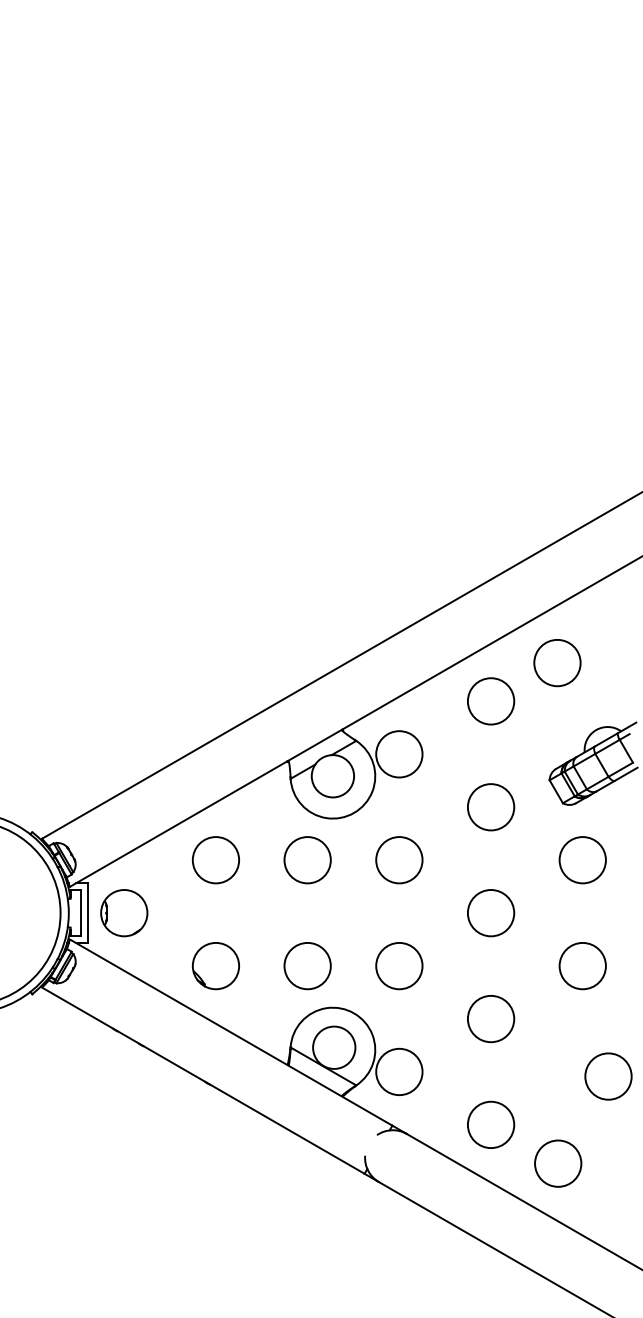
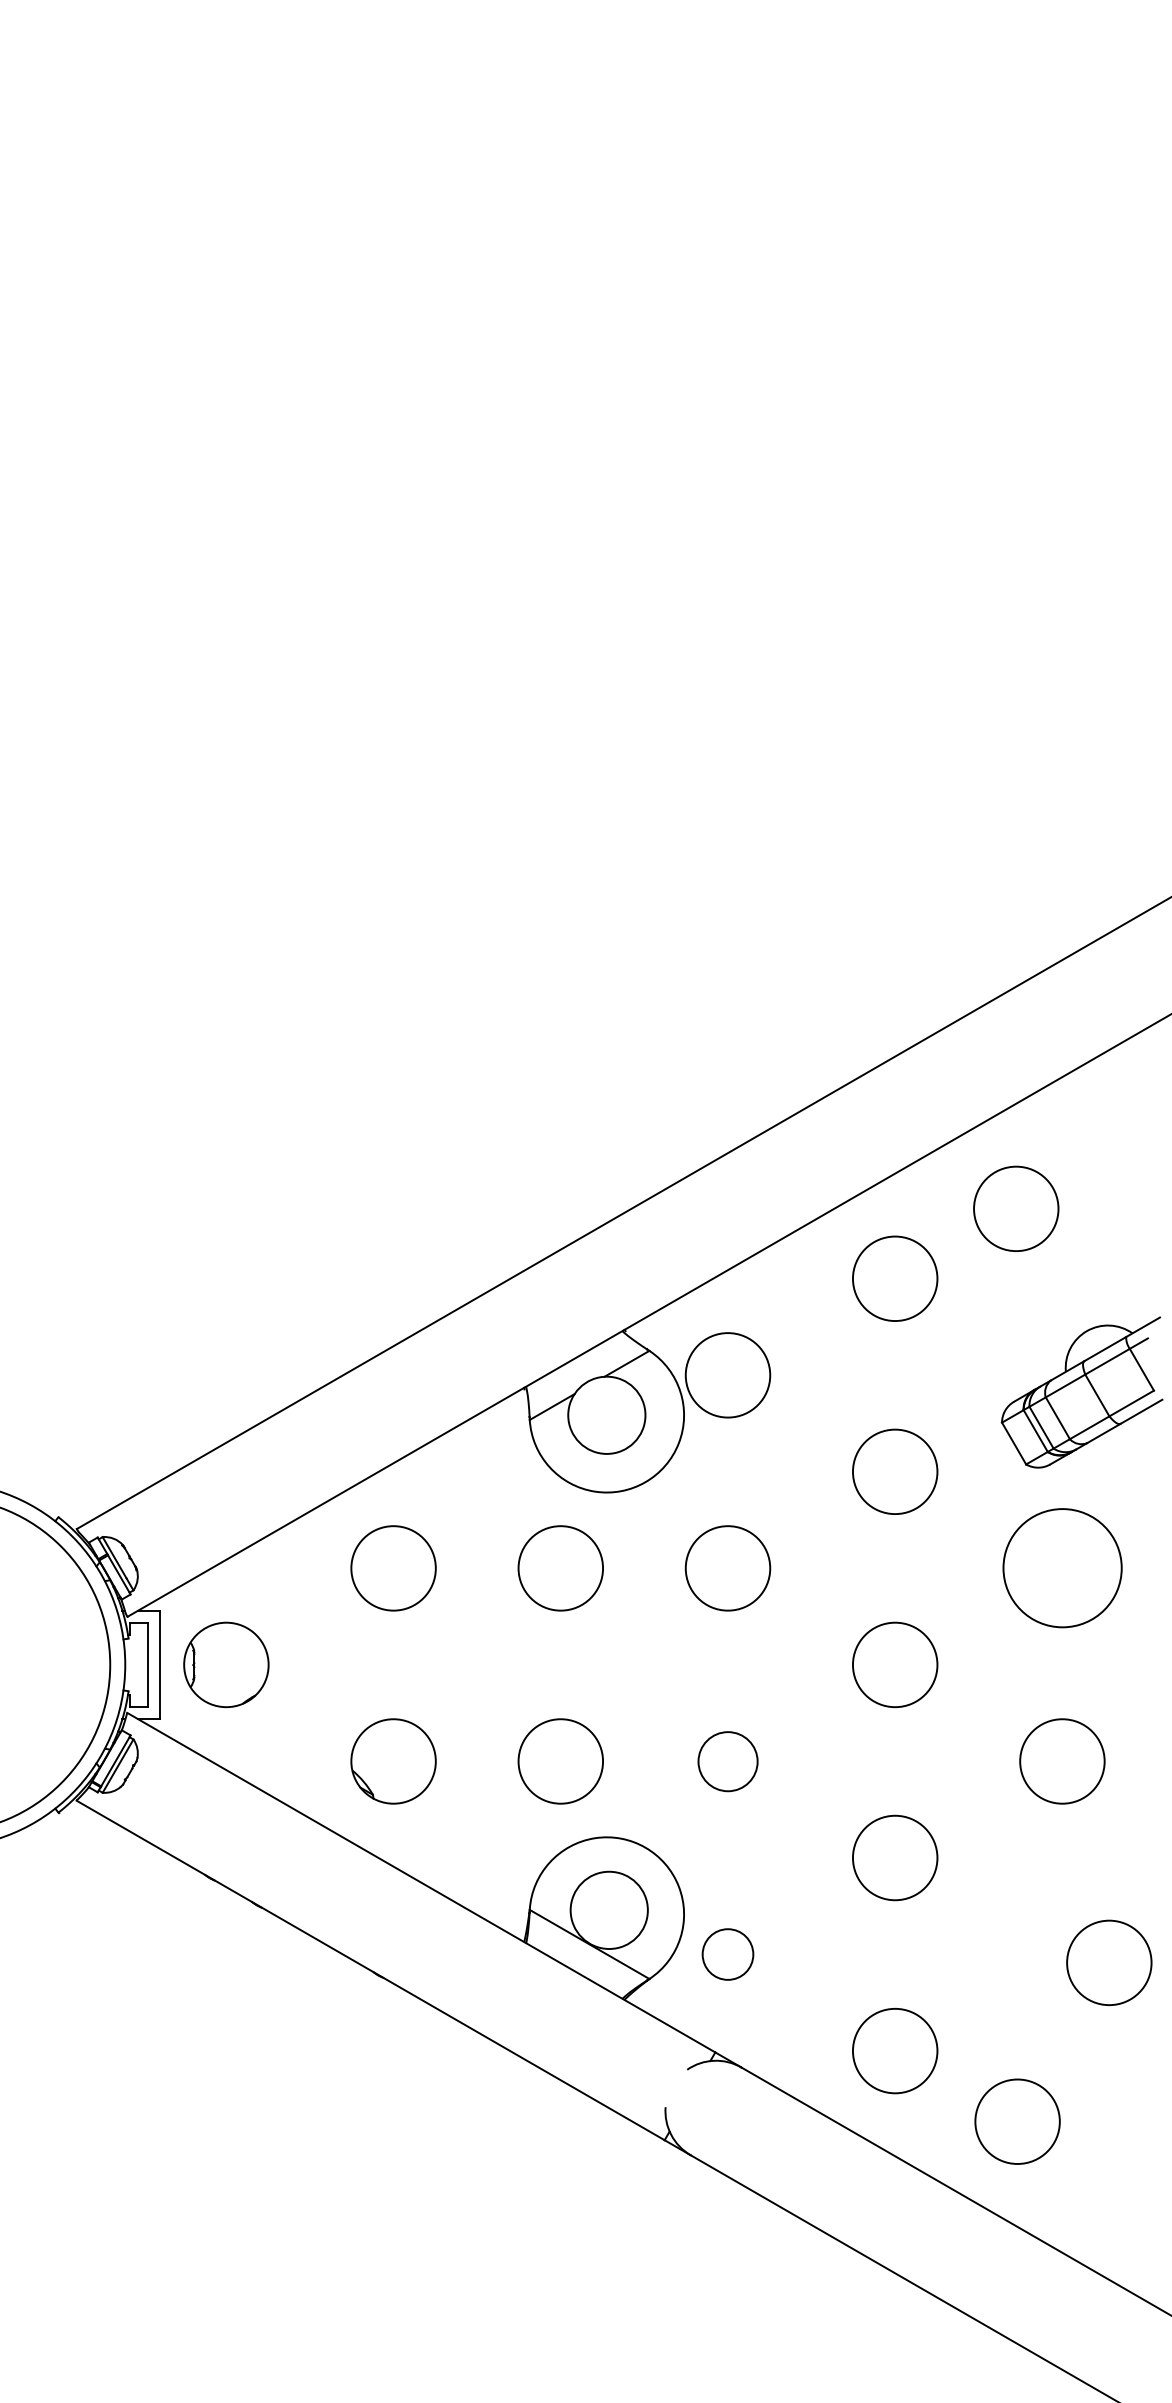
circle: (582, 860) -> (1061, 1568), size x1.4
circle: (399, 966) -> (728, 1762), size x0.7
circle: (399, 1071) -> (728, 1953), size x0.6

